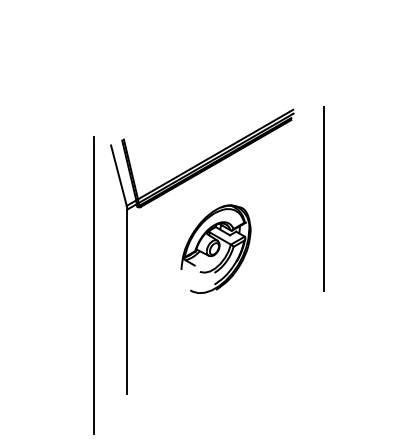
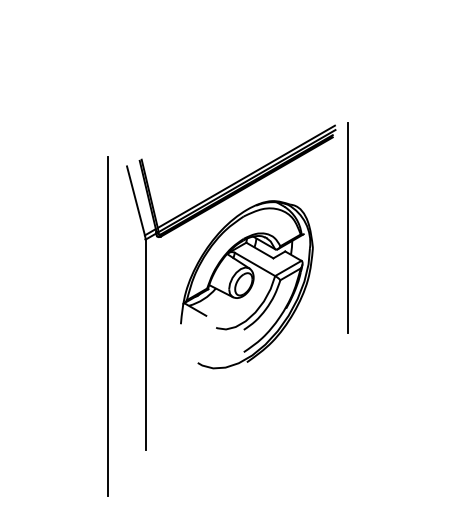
line: (323, 198) -> (347, 227), moved
part: (215, 248) -> (246, 284), size x1.67

